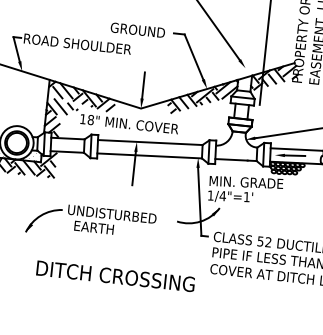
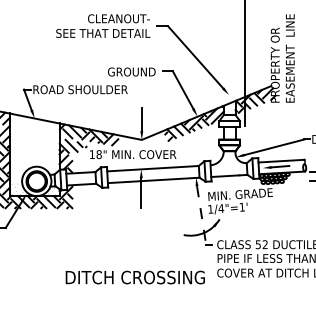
line: (199, 201) -> (201, 215), solid -> dashed
part: (90, 223) -> (108, 244), removed
text: (114, 276) -> (134, 277), moved

